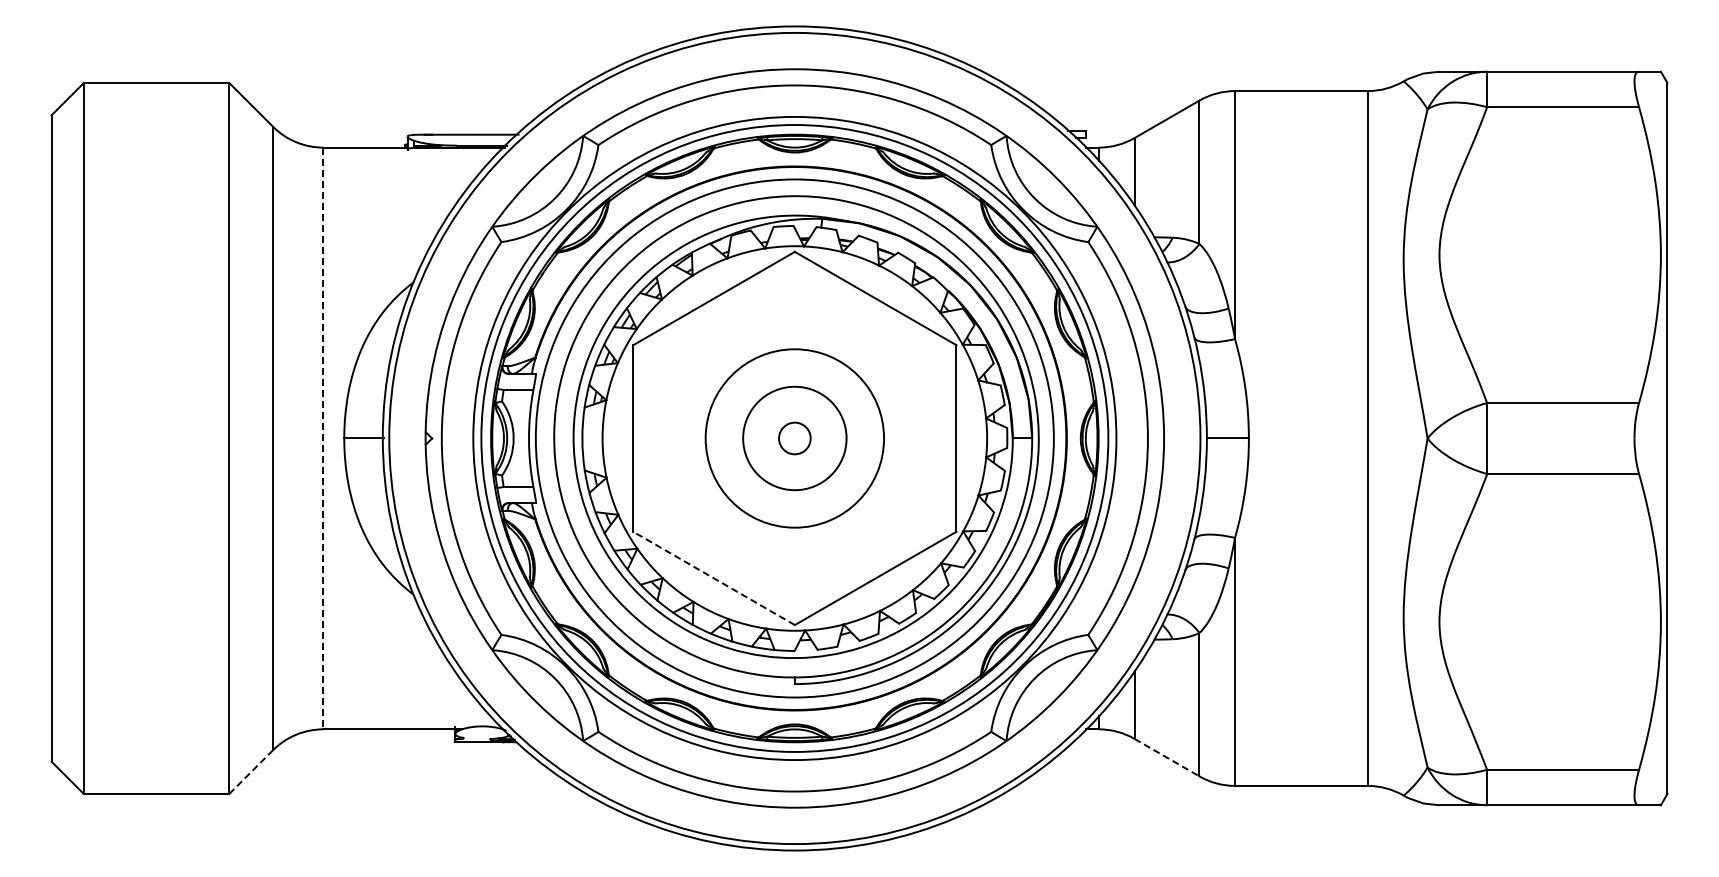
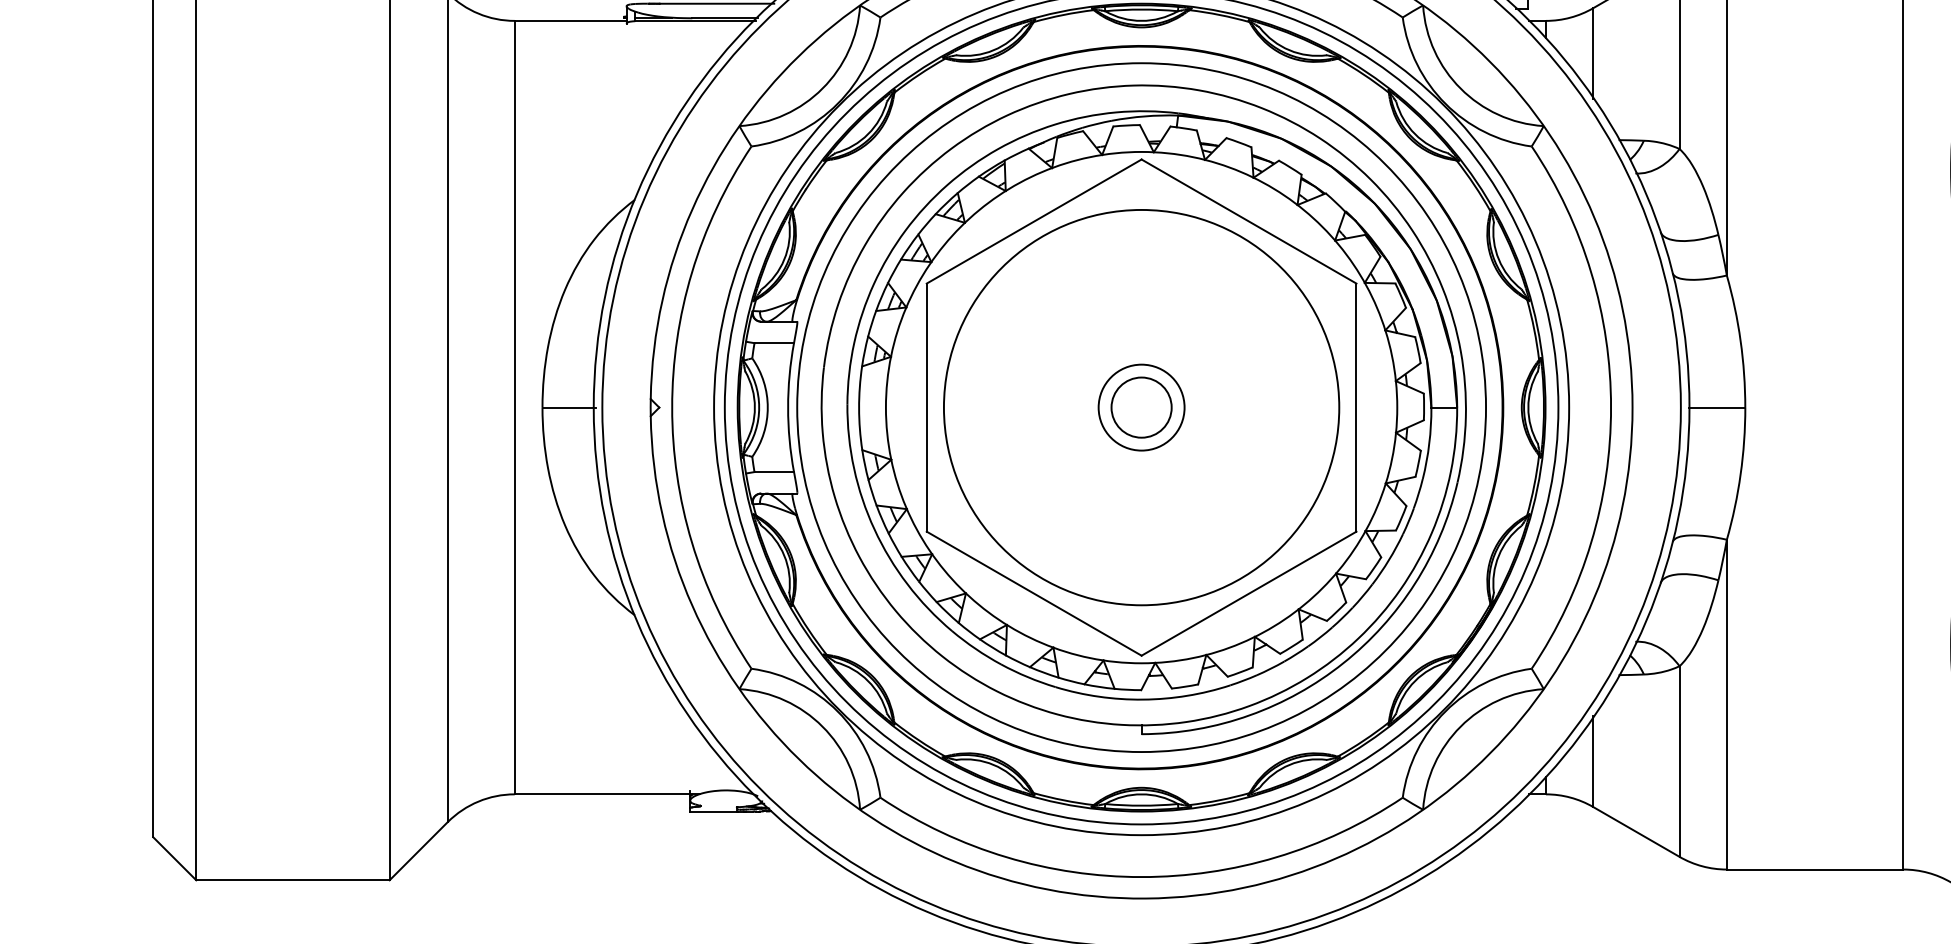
line: (323, 438) -> (514, 407), dashed -> solid
circle: (794, 438) -> (1141, 407), size x0.62
circle: (794, 438) -> (1141, 407), size x1.43
circle: (794, 438) -> (1141, 407), size x1.67
line: (713, 578) -> (1033, 593), dashed -> solid
line: (1167, 757) -> (1637, 831), dashed -> solid
line: (251, 772) -> (419, 851), dashed -> solid

